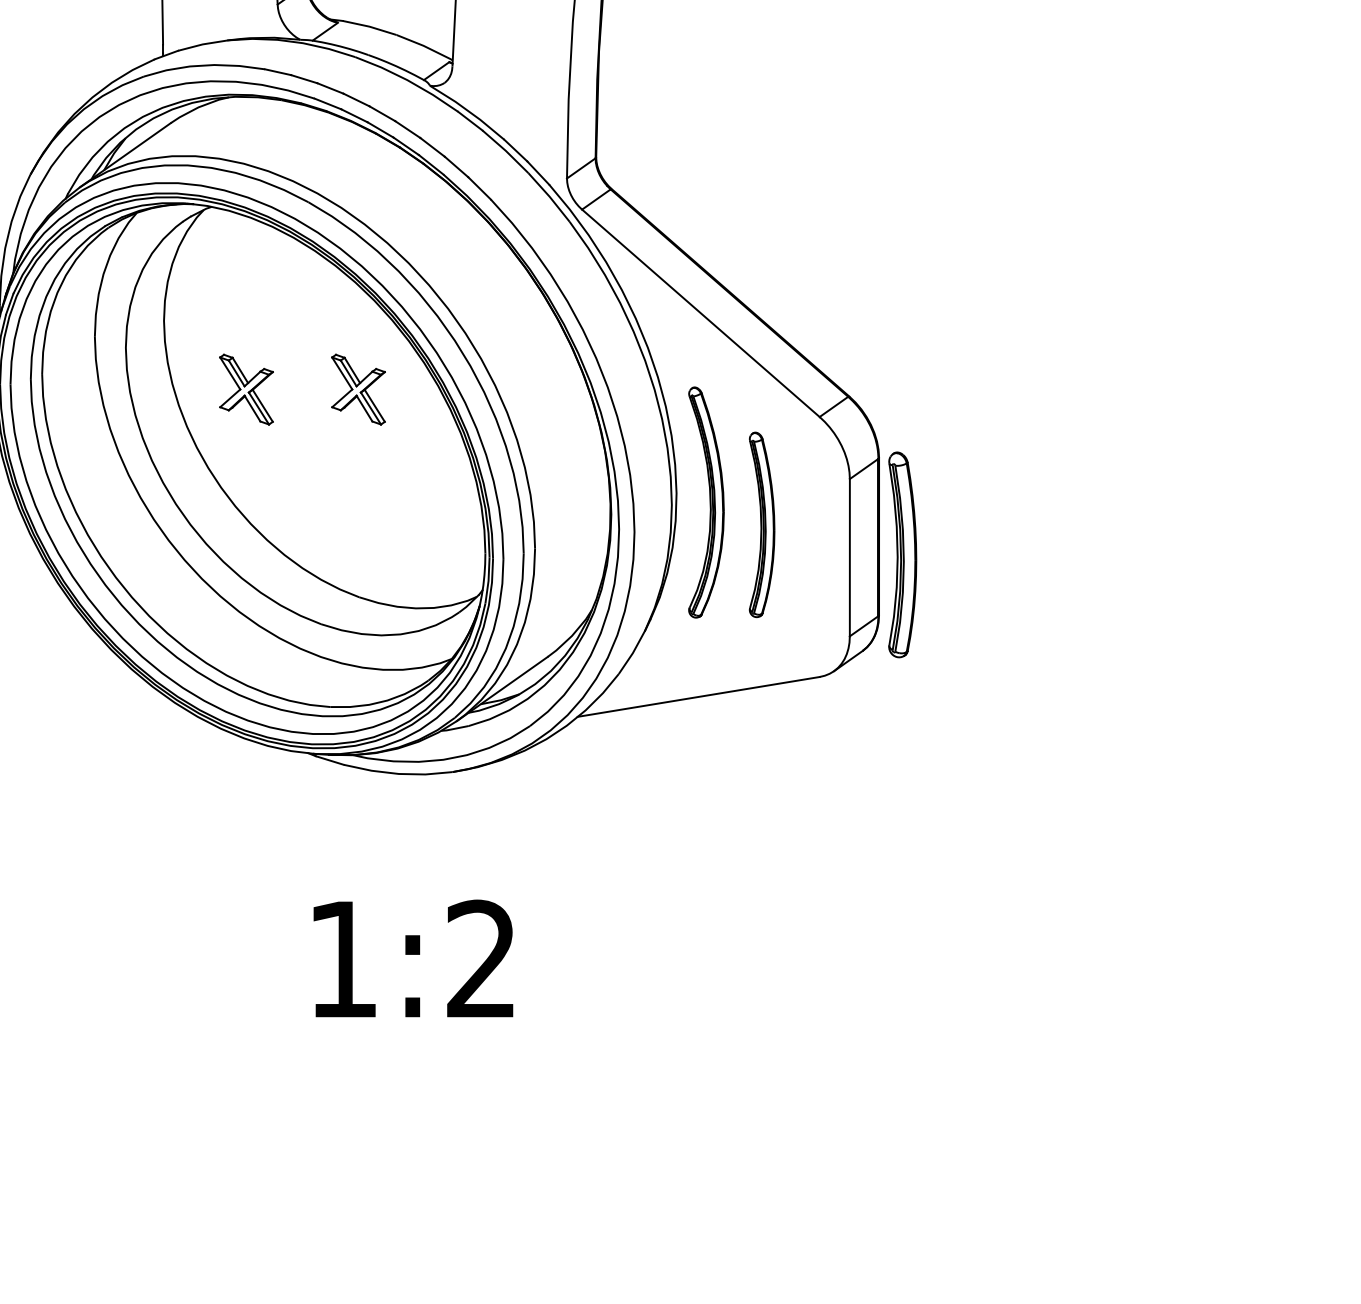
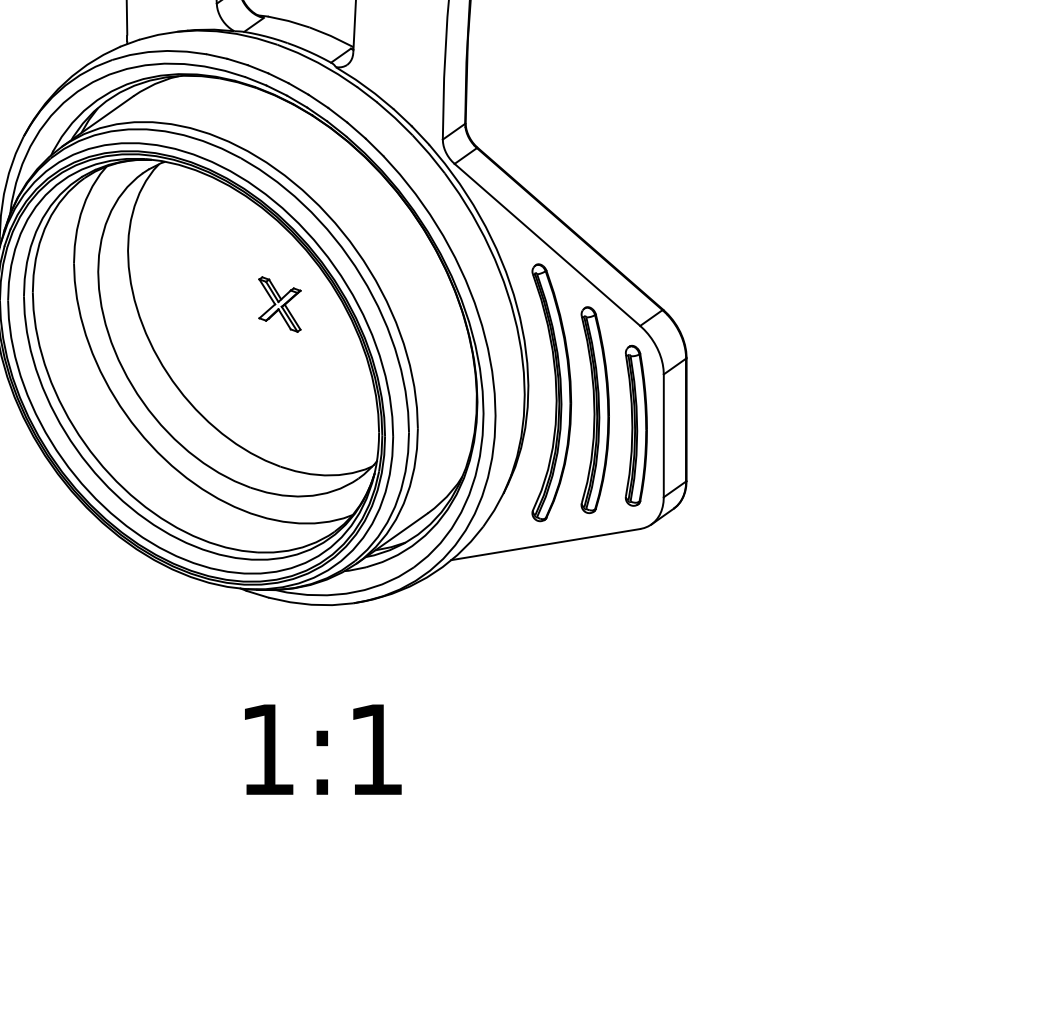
part: (246, 389) -> (192, 304), removed
part: (706, 502) -> (551, 392), size x1.43
part: (761, 524) -> (594, 409), size x1.43
part: (902, 554) -> (636, 425), moved
text: (480, 958) -> (375, 748), 1:2 -> 1:1

